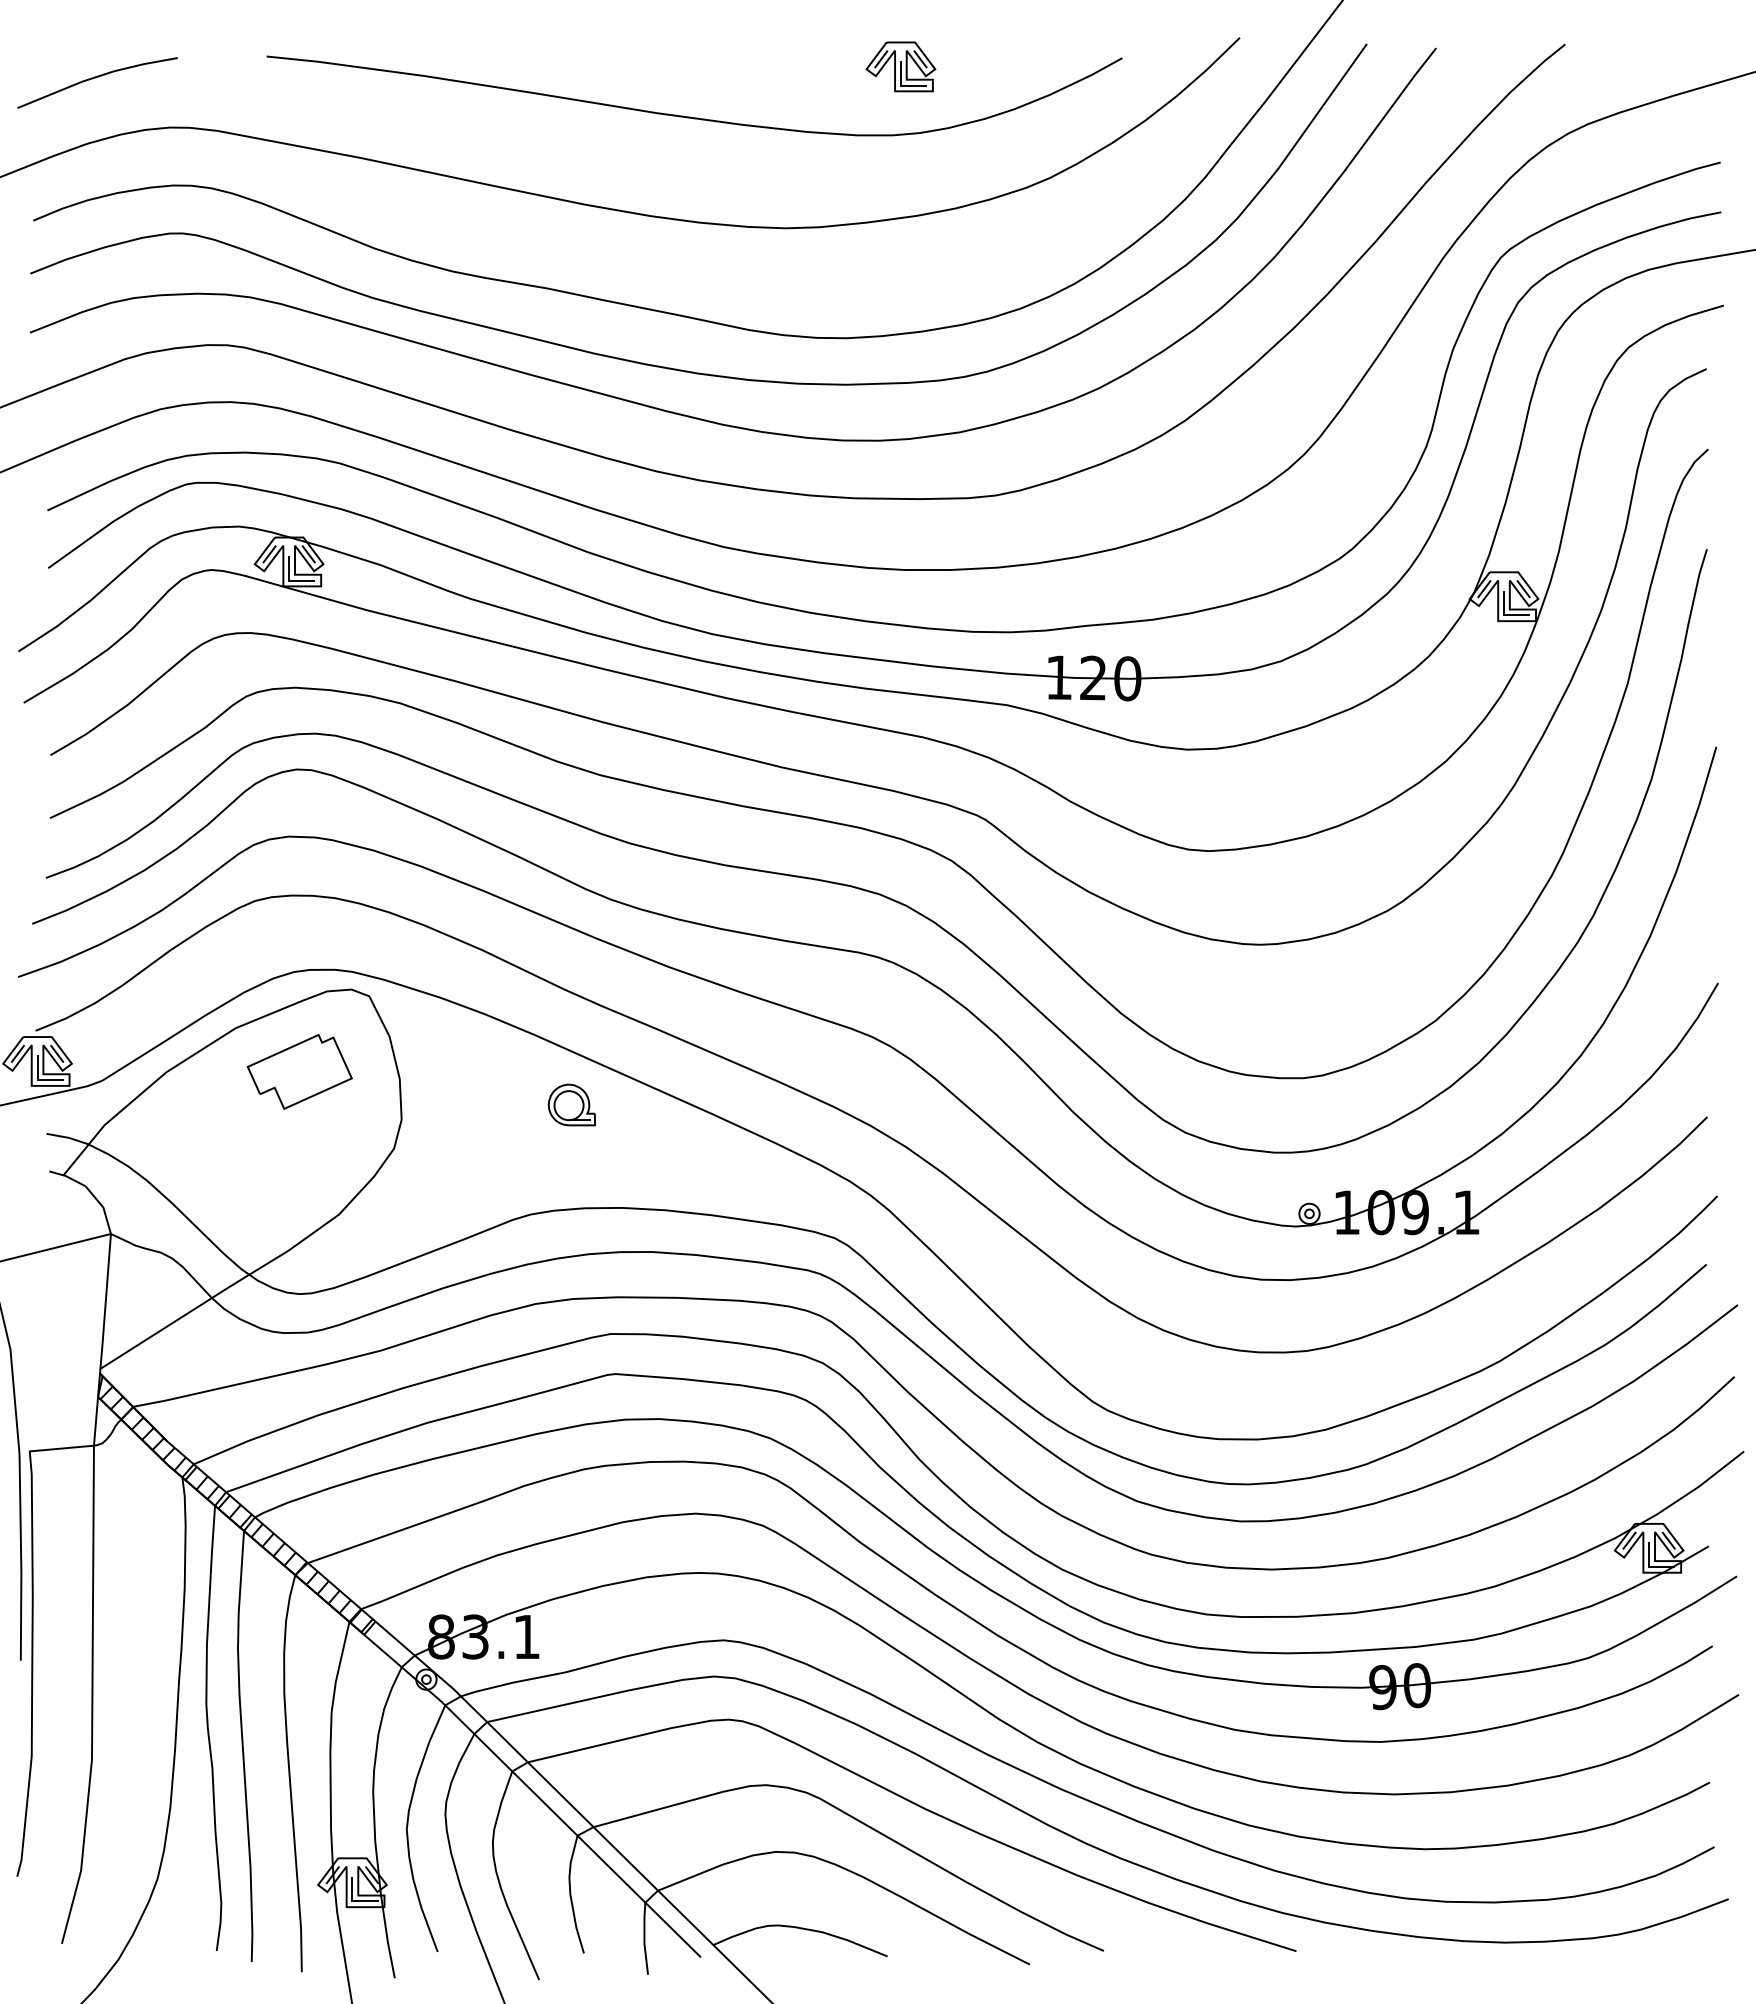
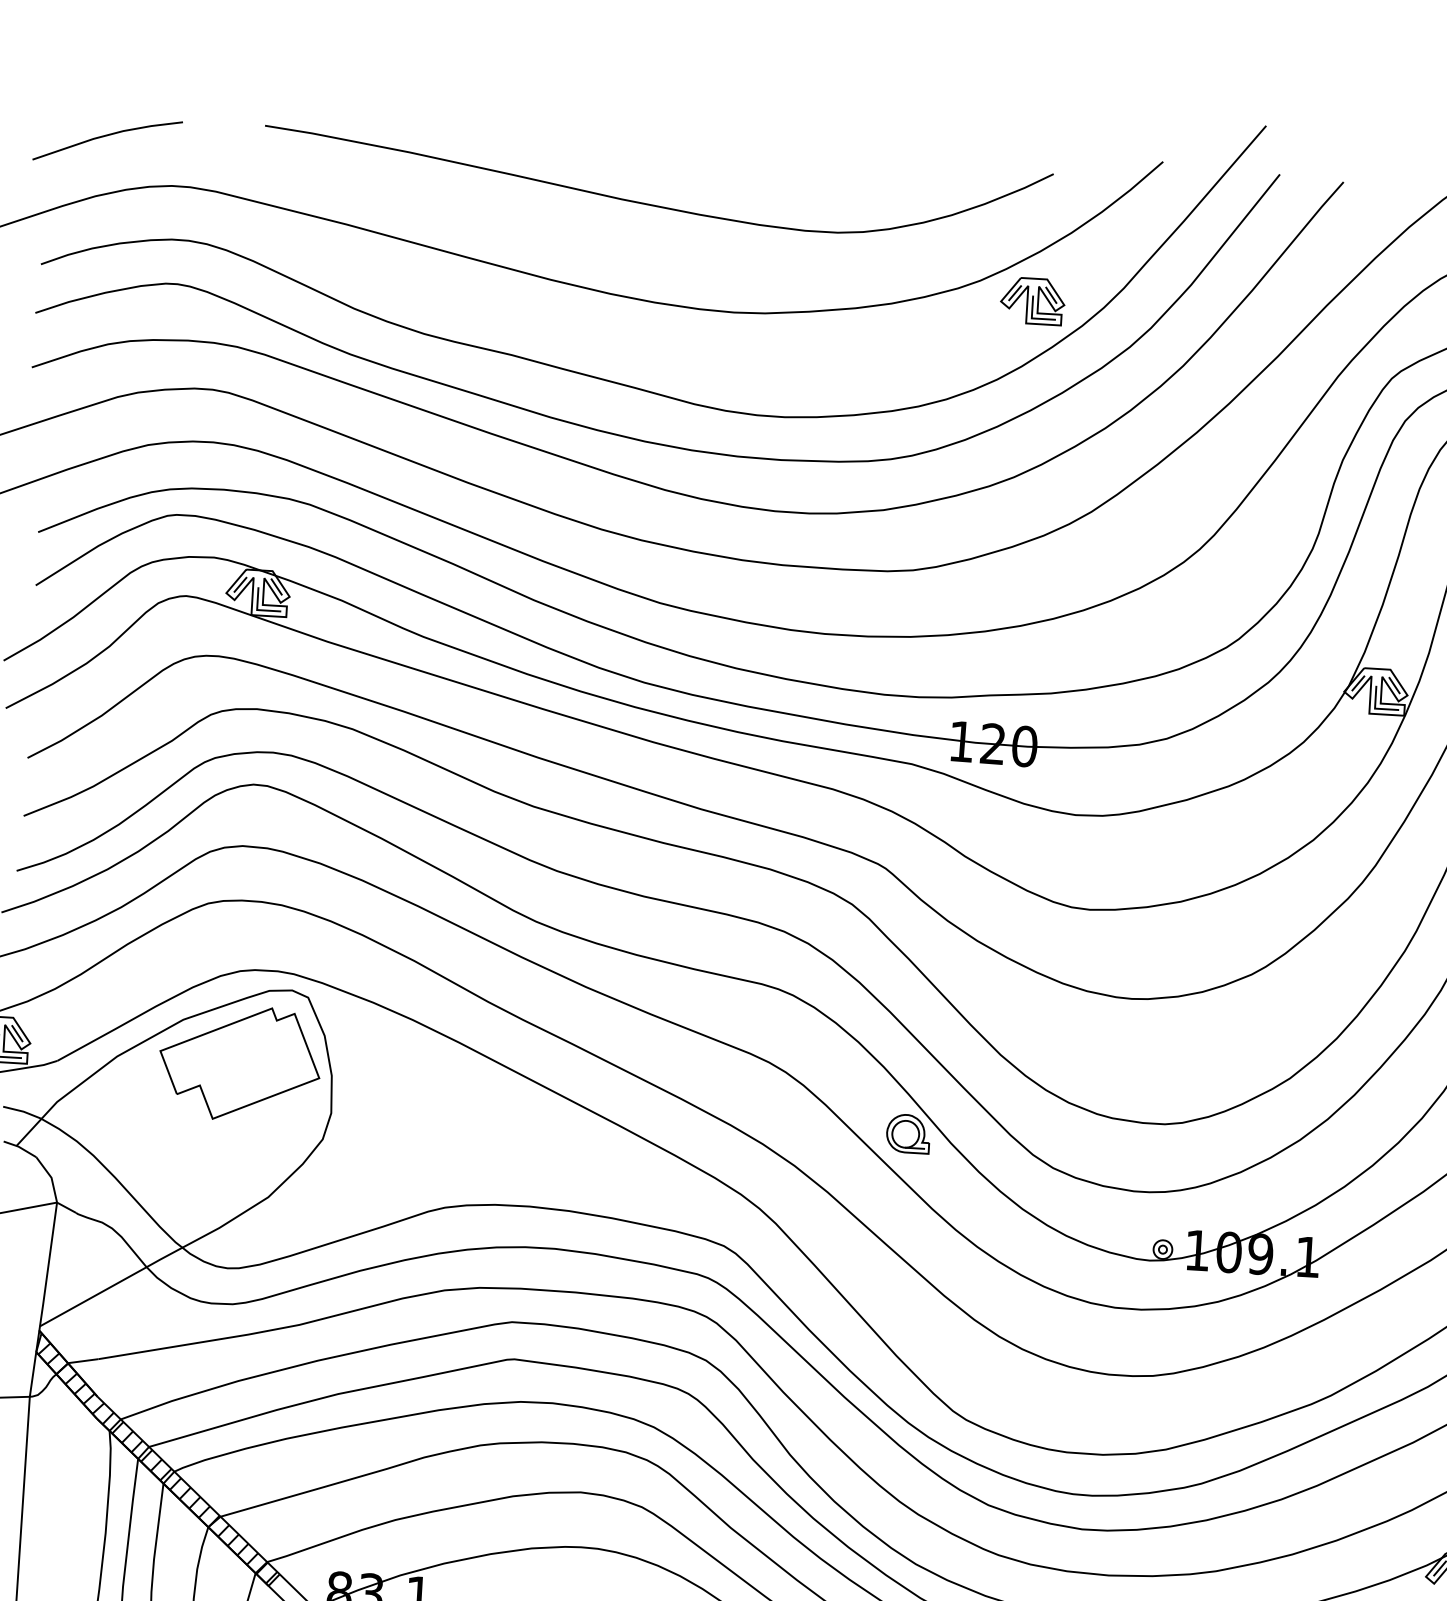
part: (900, 66) -> (1032, 300), moved
part: (299, 1071) -> (239, 1063), size x1.67
part: (571, 1104) -> (908, 1133), moved

